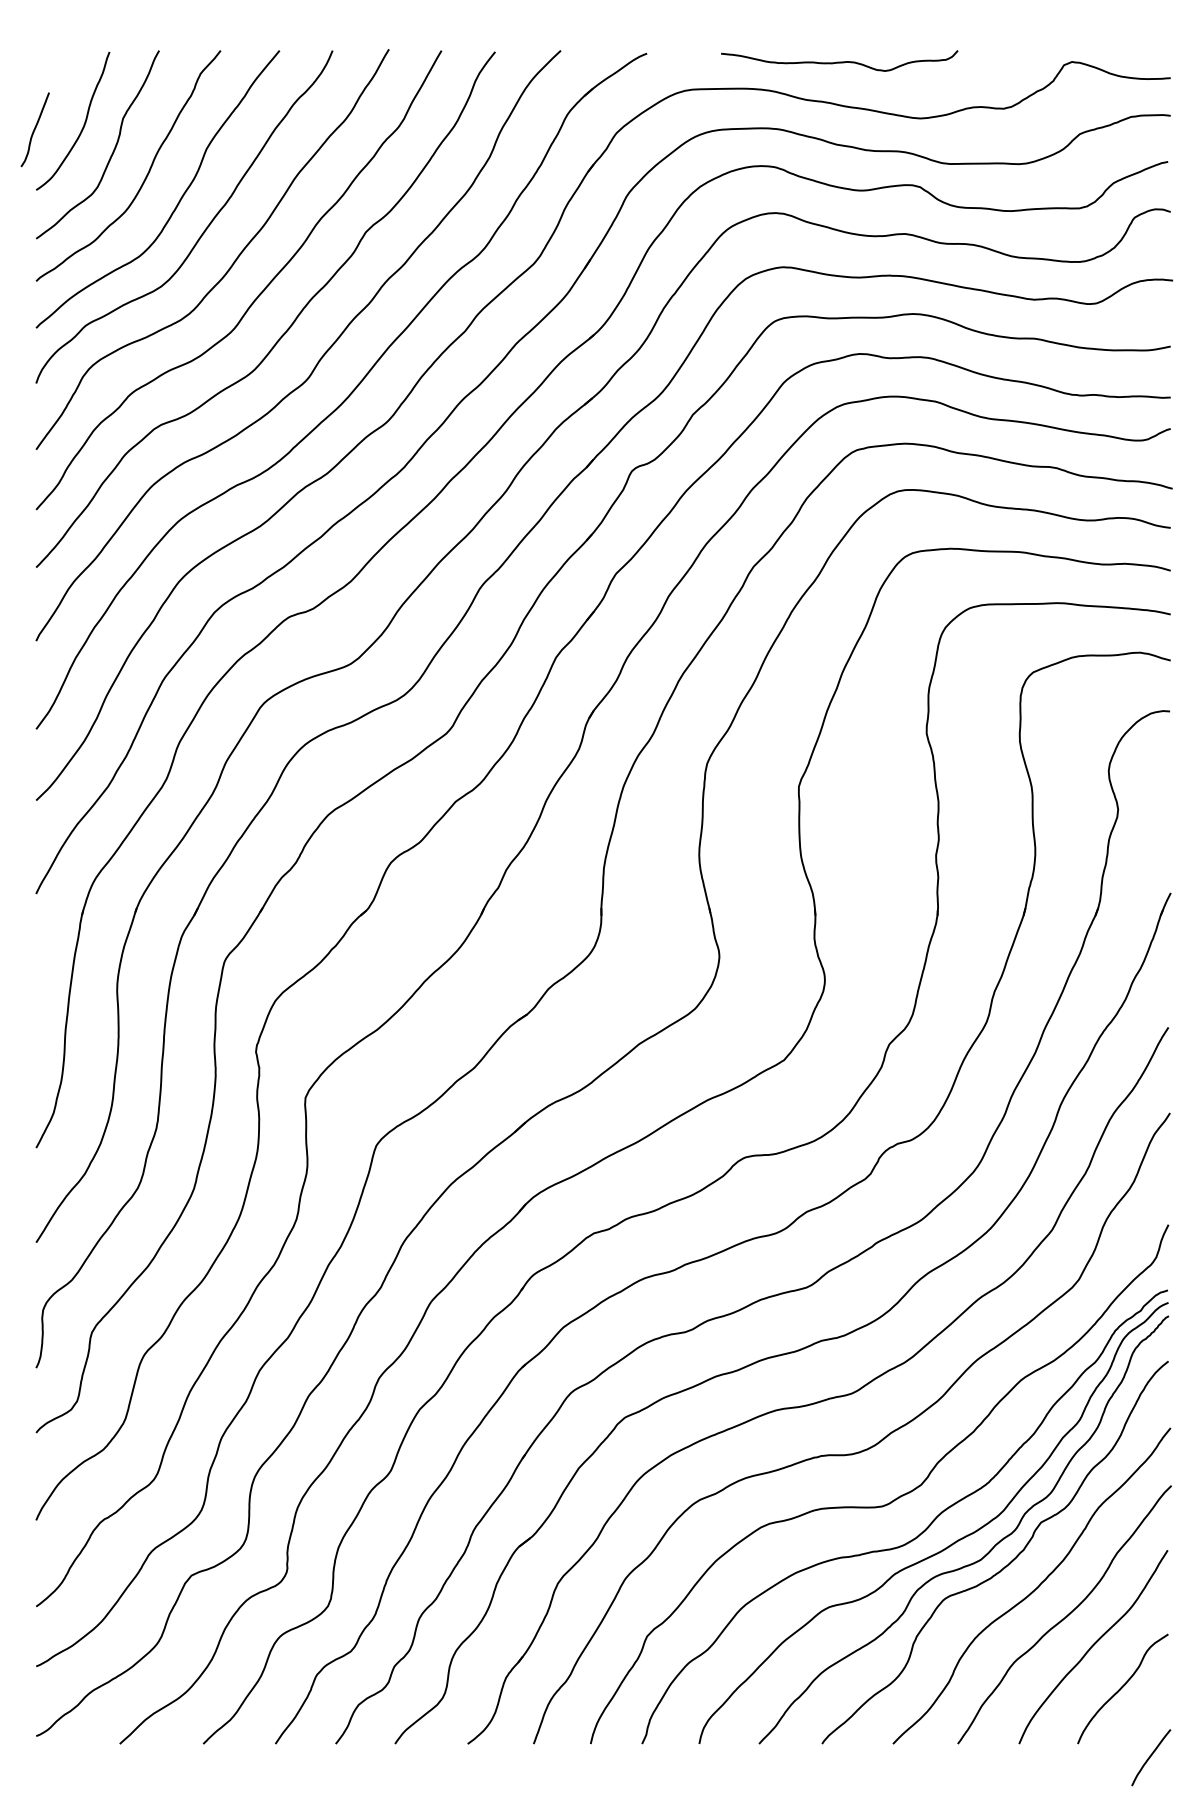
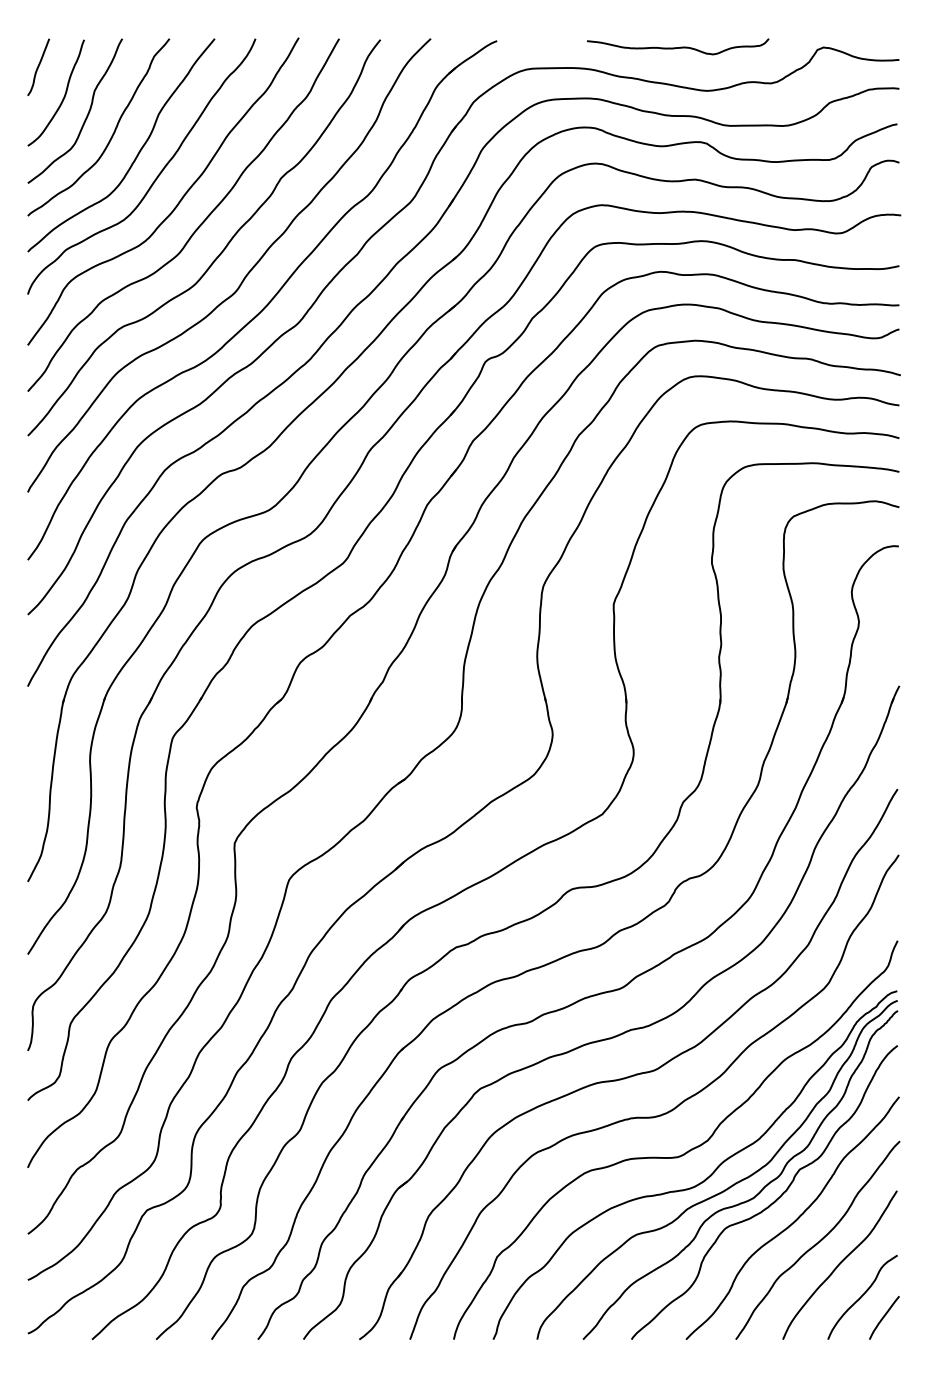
curve: (839, 61) -> (677, 47), moved
curve: (34, 129) -> (38, 67), moved
curve: (1151, 1756) -> (884, 1316), moved

